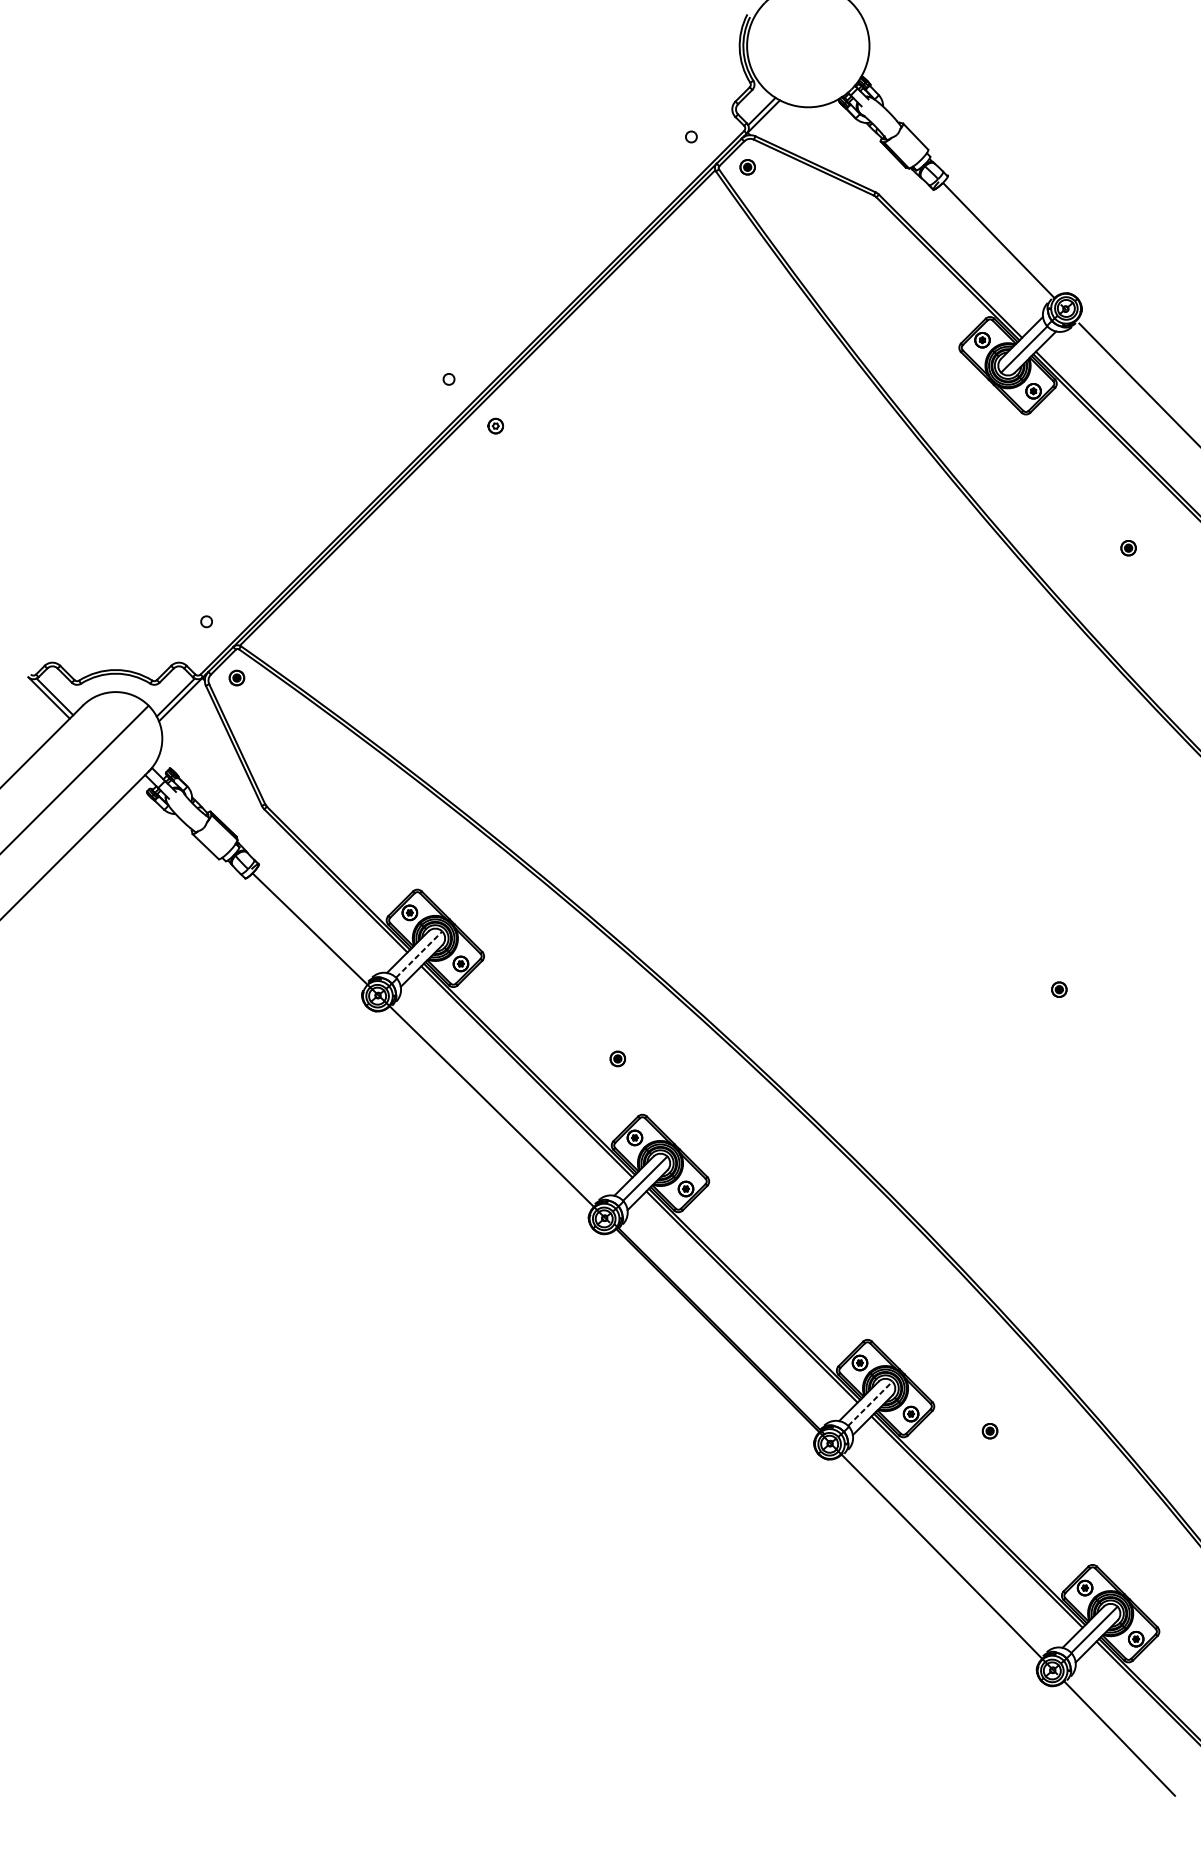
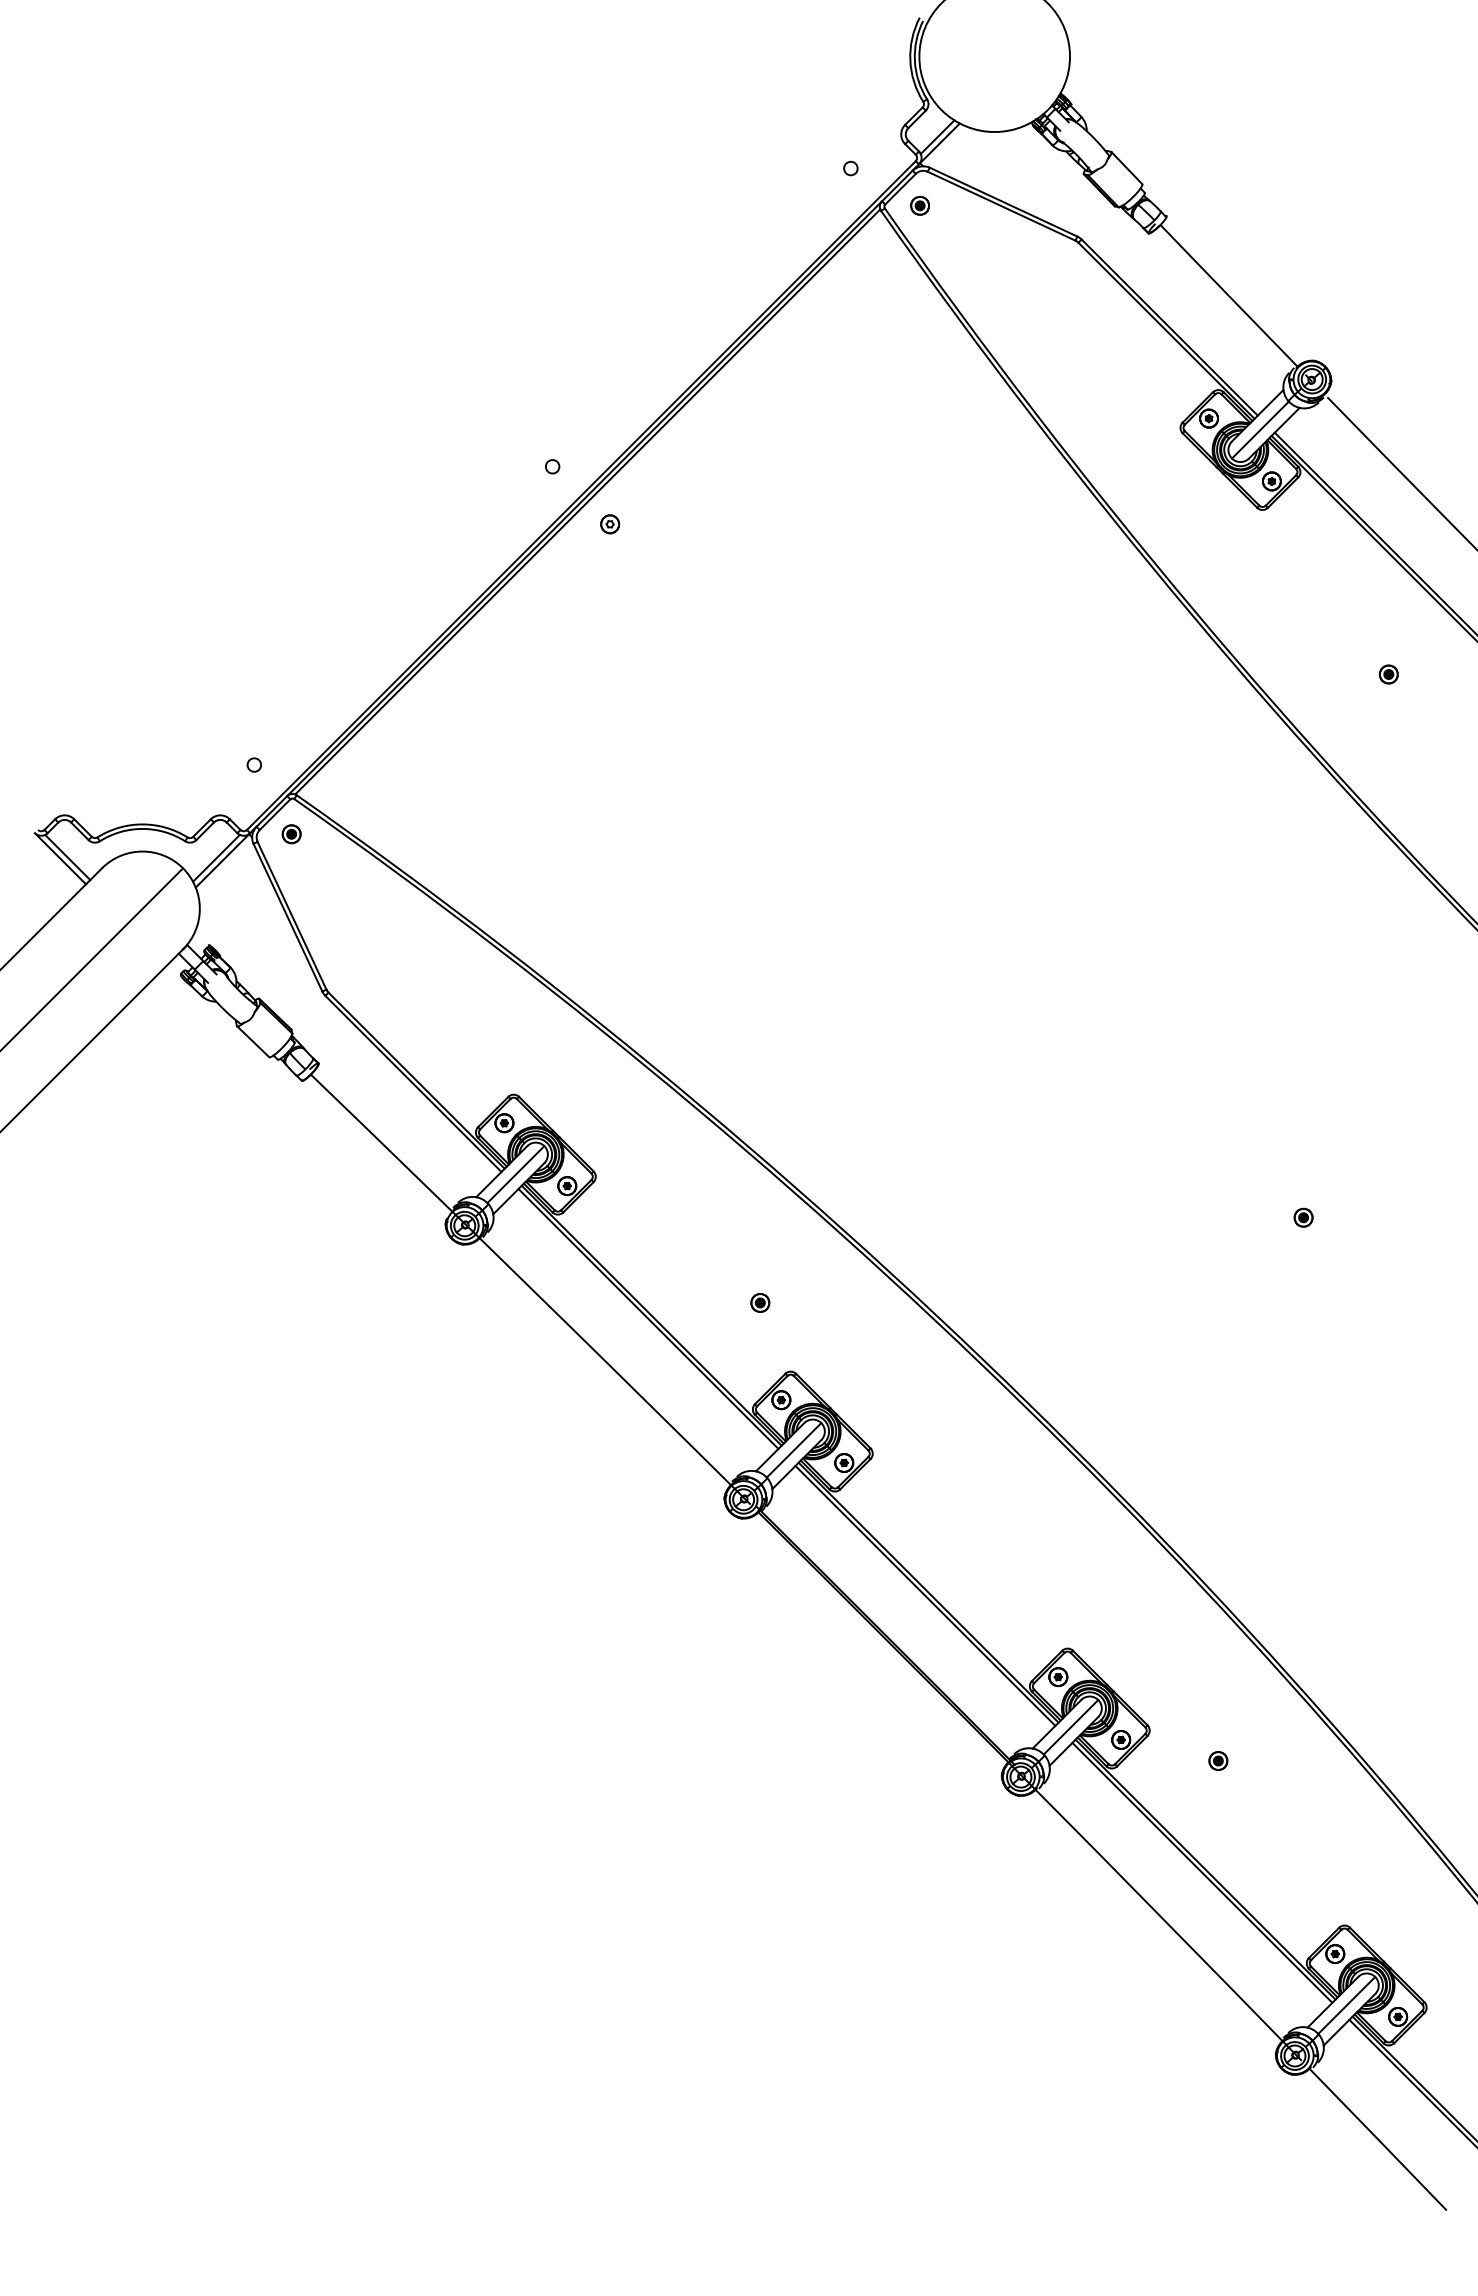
line: (419, 954) -> (516, 1174), dashed -> solid
line: (870, 1403) -> (1071, 1727), dashed -> solid

